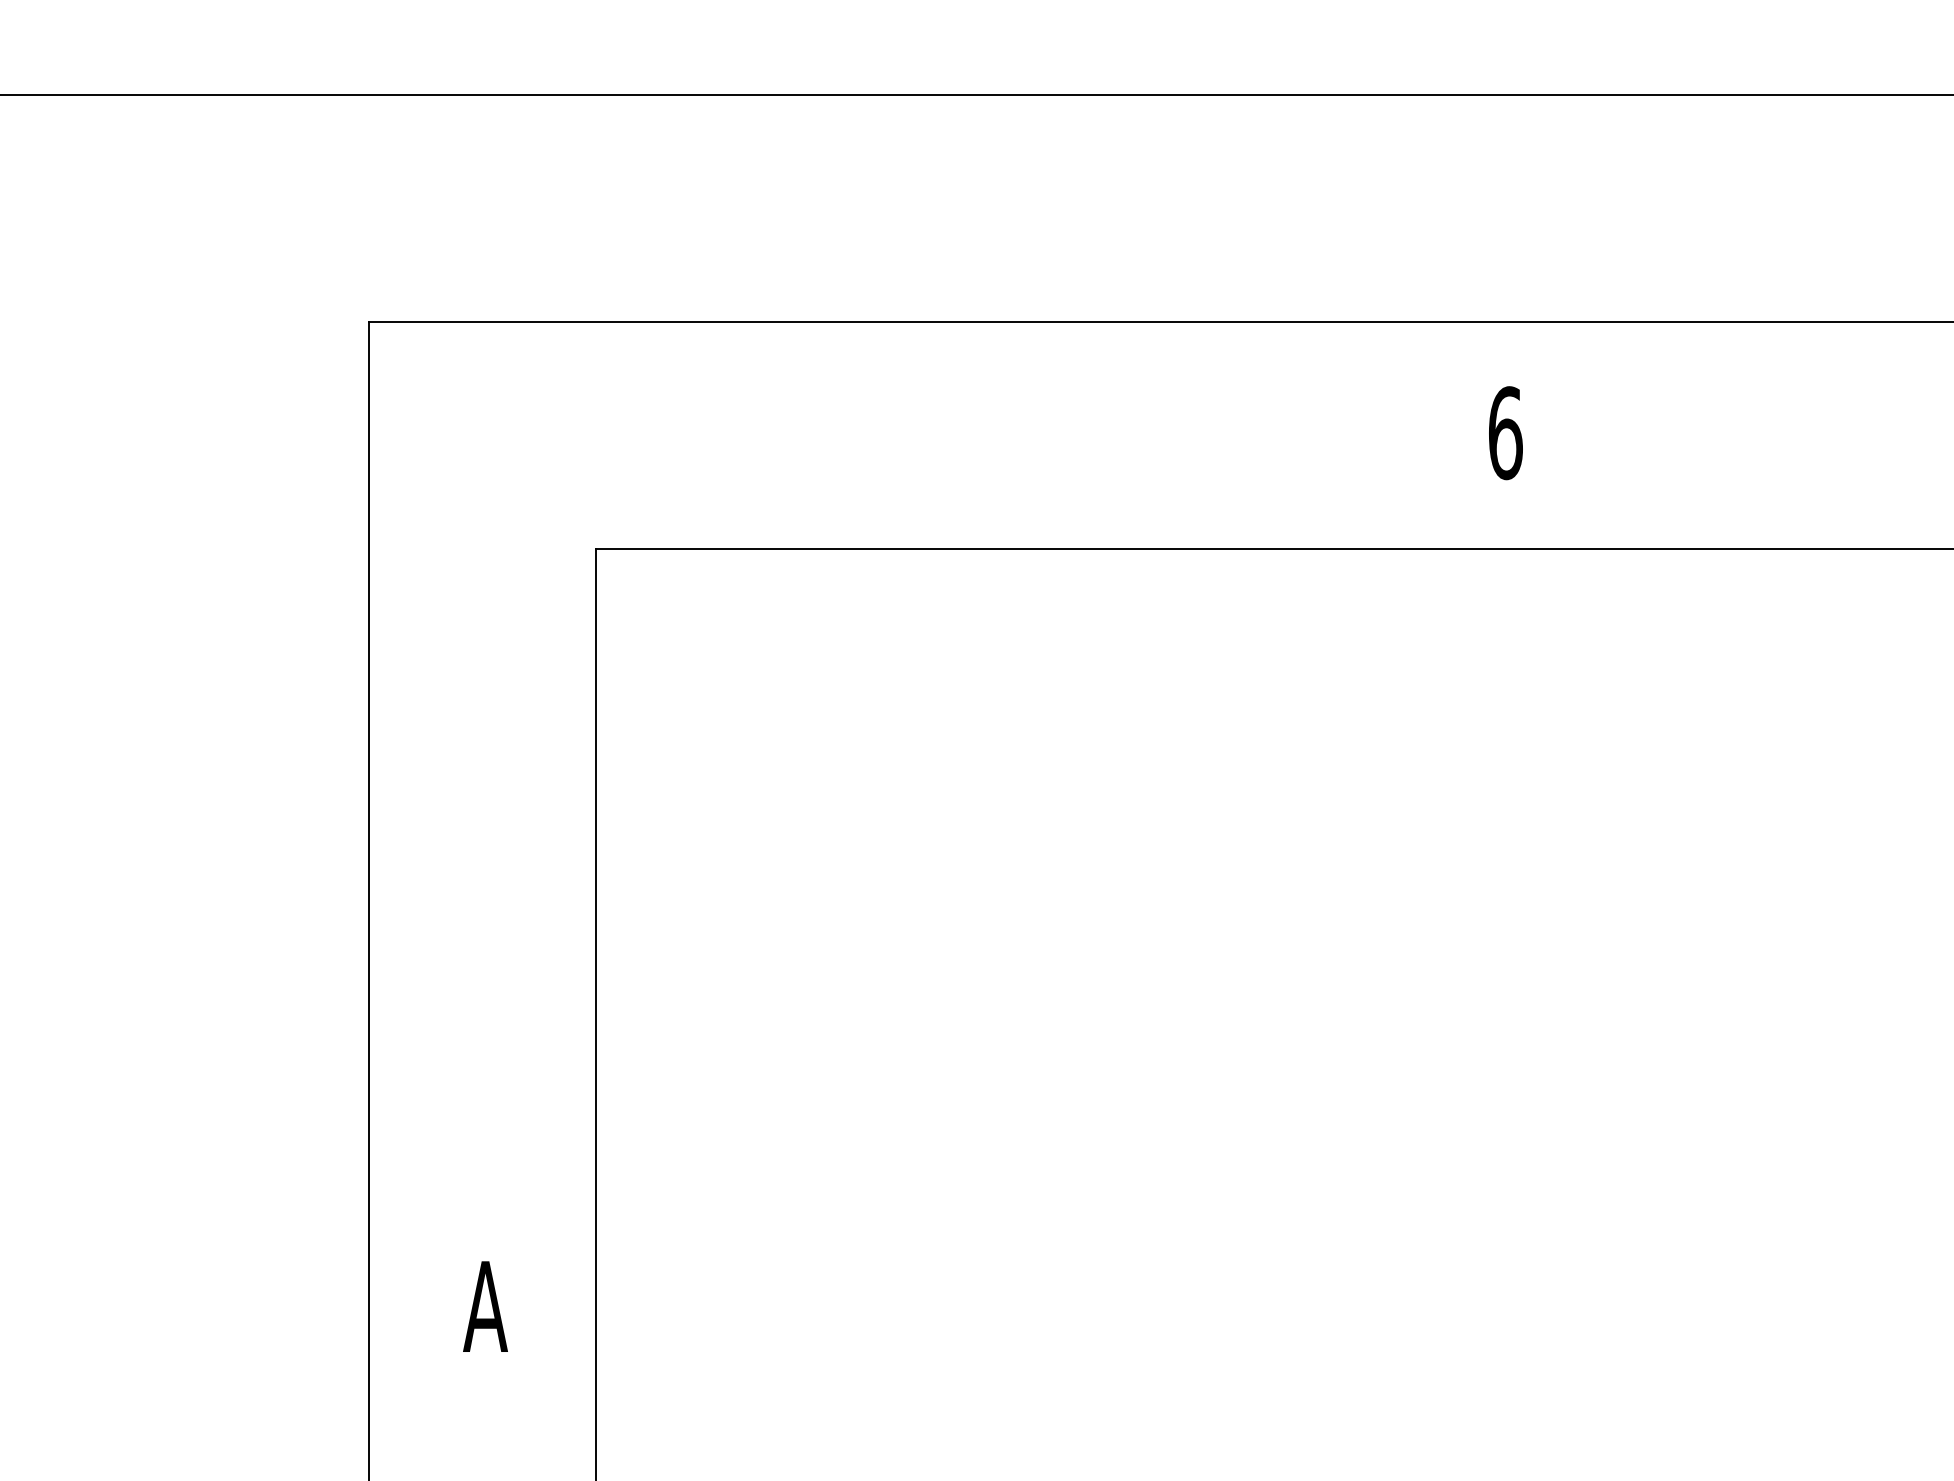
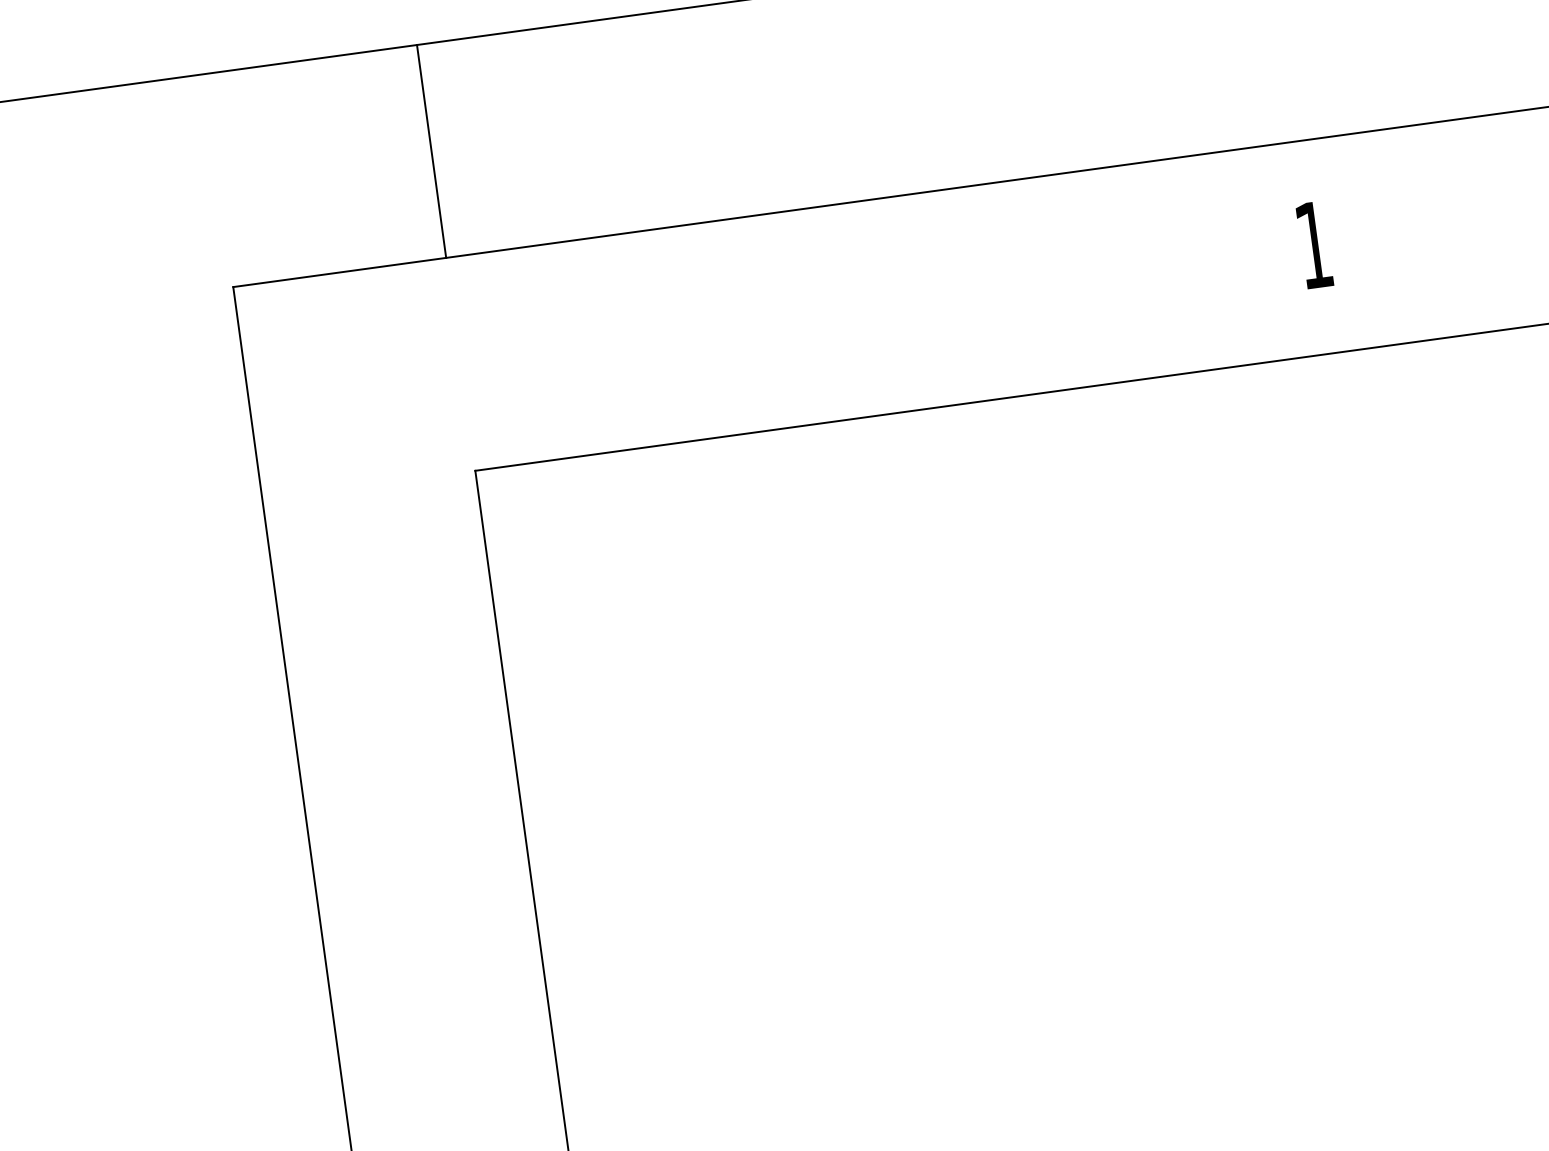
line: (596, 208) -> (431, 151), added
text: (1505, 433) -> (1314, 245), 6 -> 1

